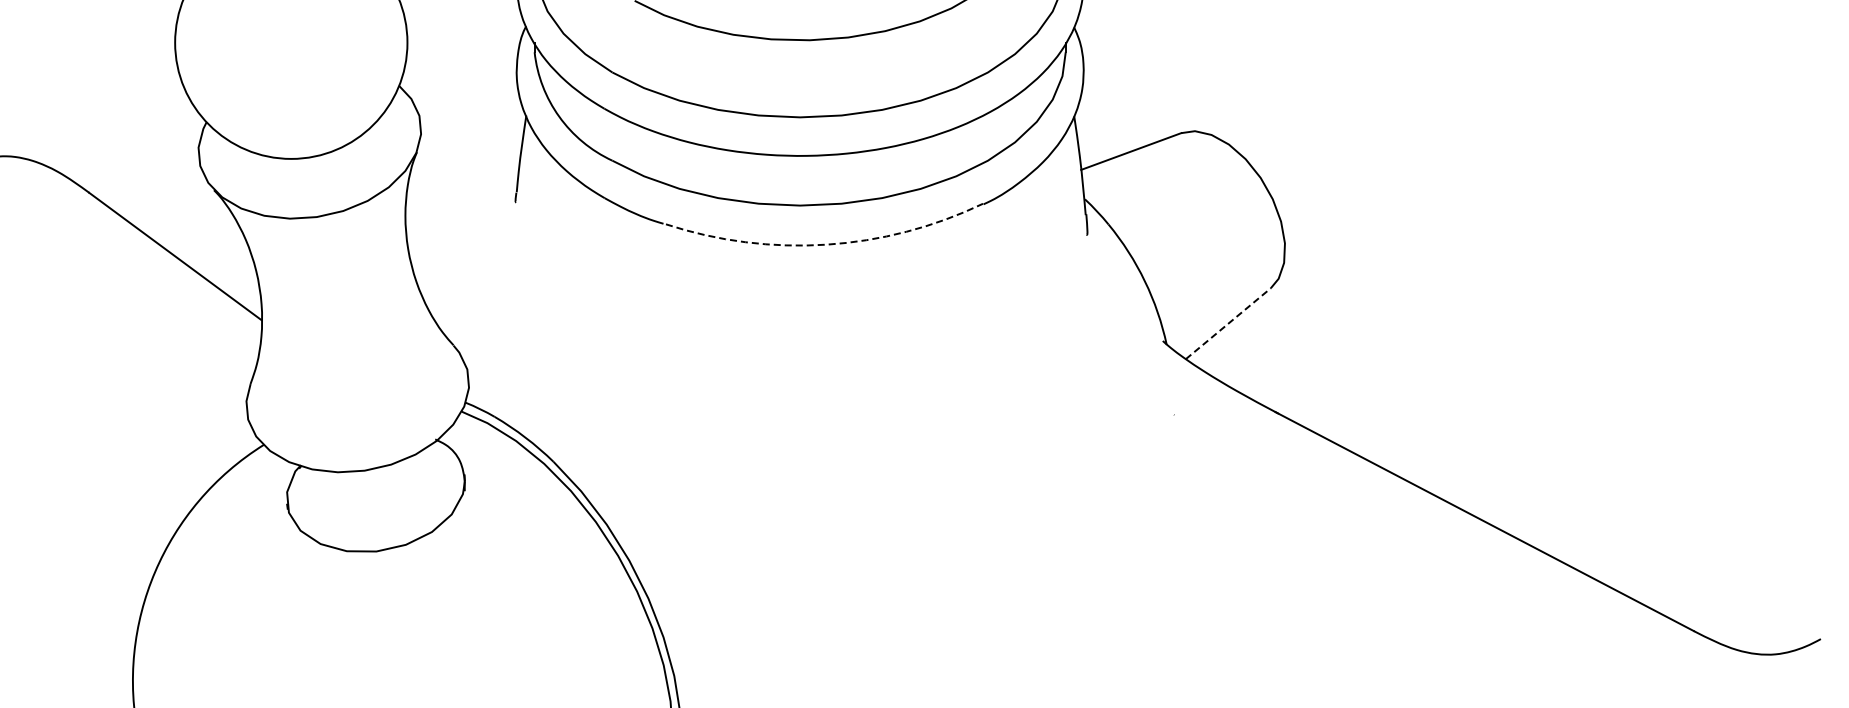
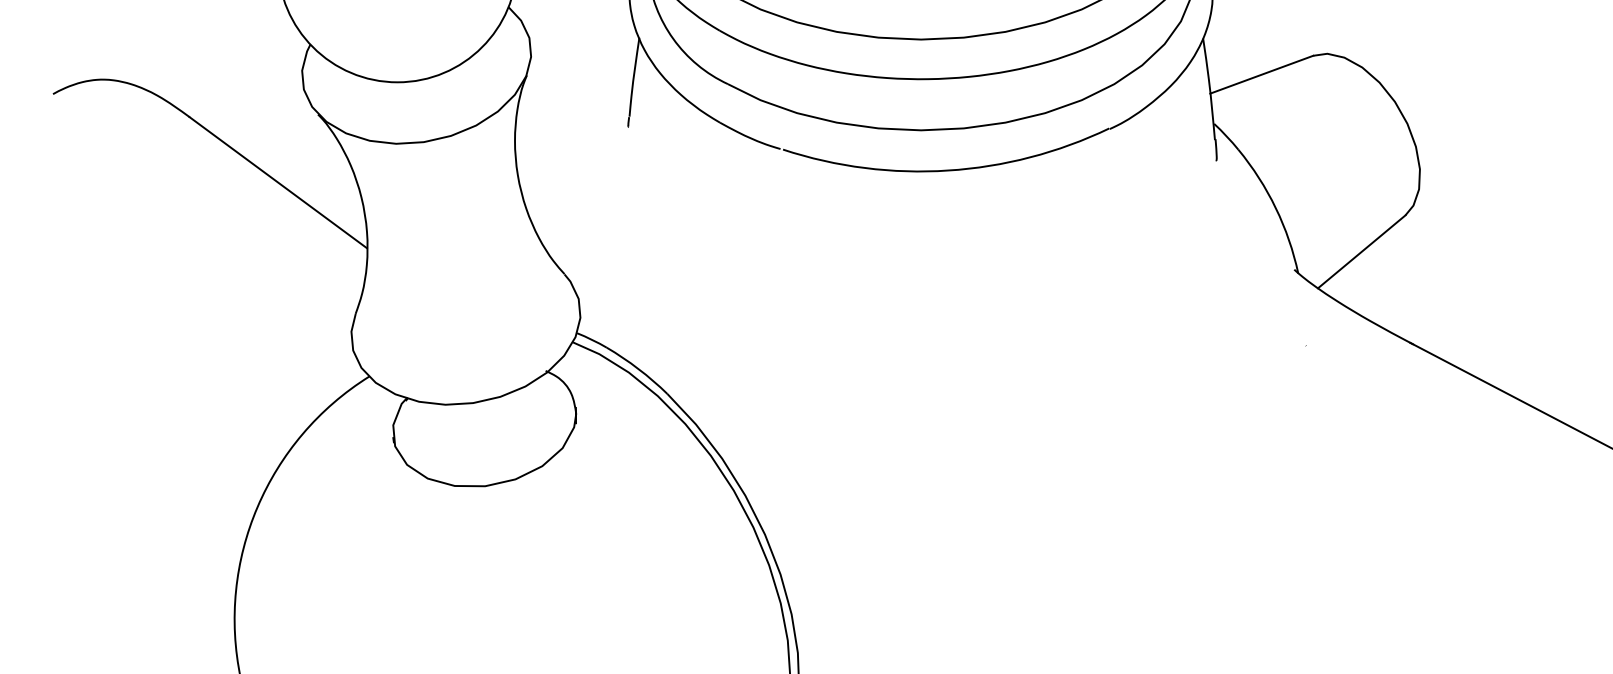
arc: (826, 244) -> (948, 170), dashed -> solid
line: (1228, 323) -> (1361, 251), dashed -> solid

